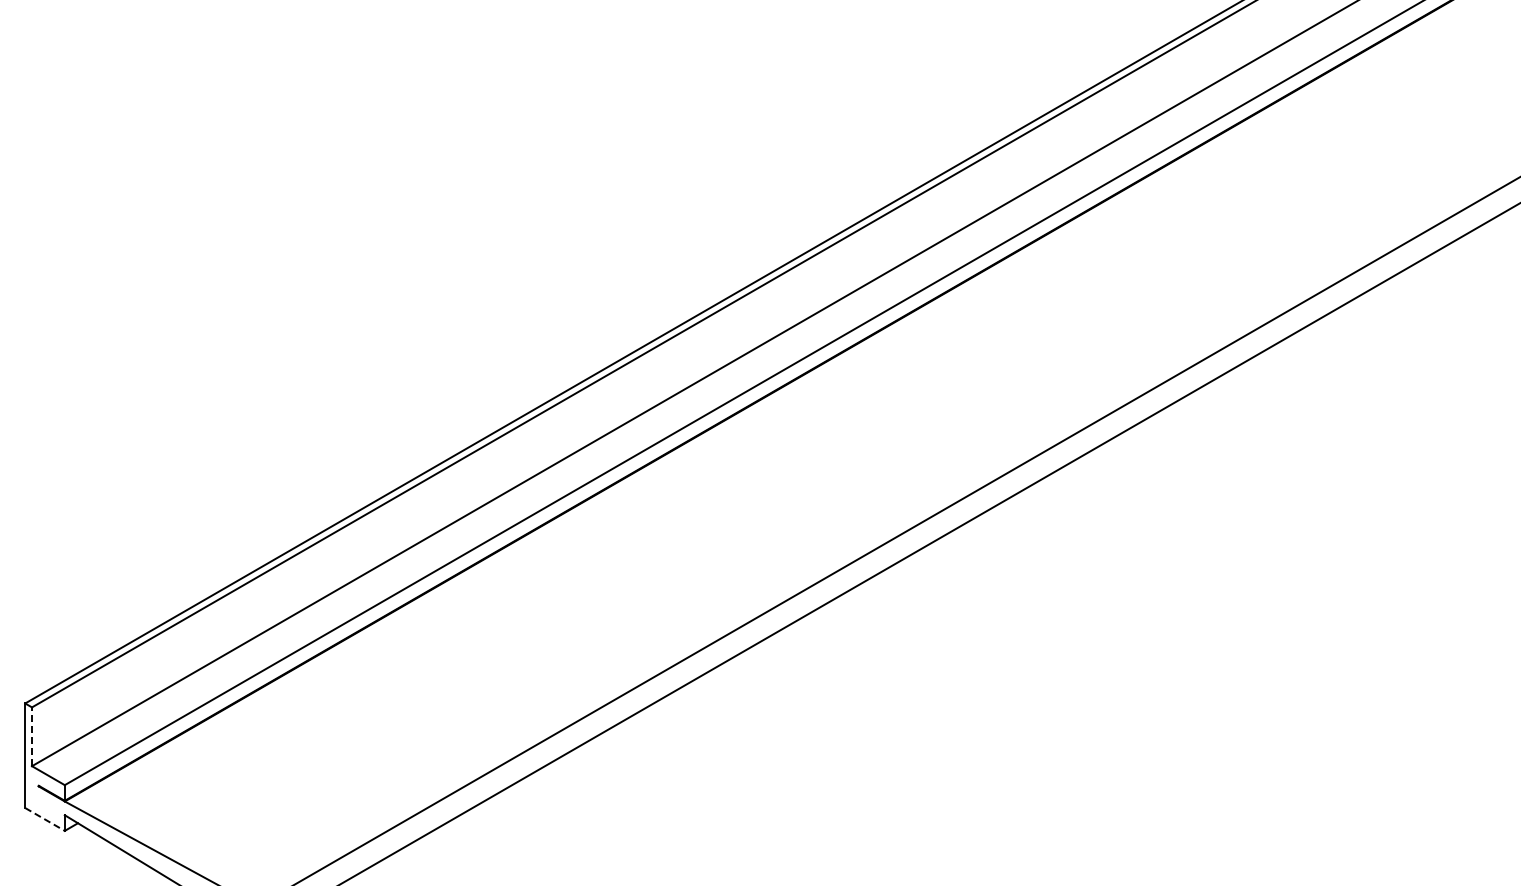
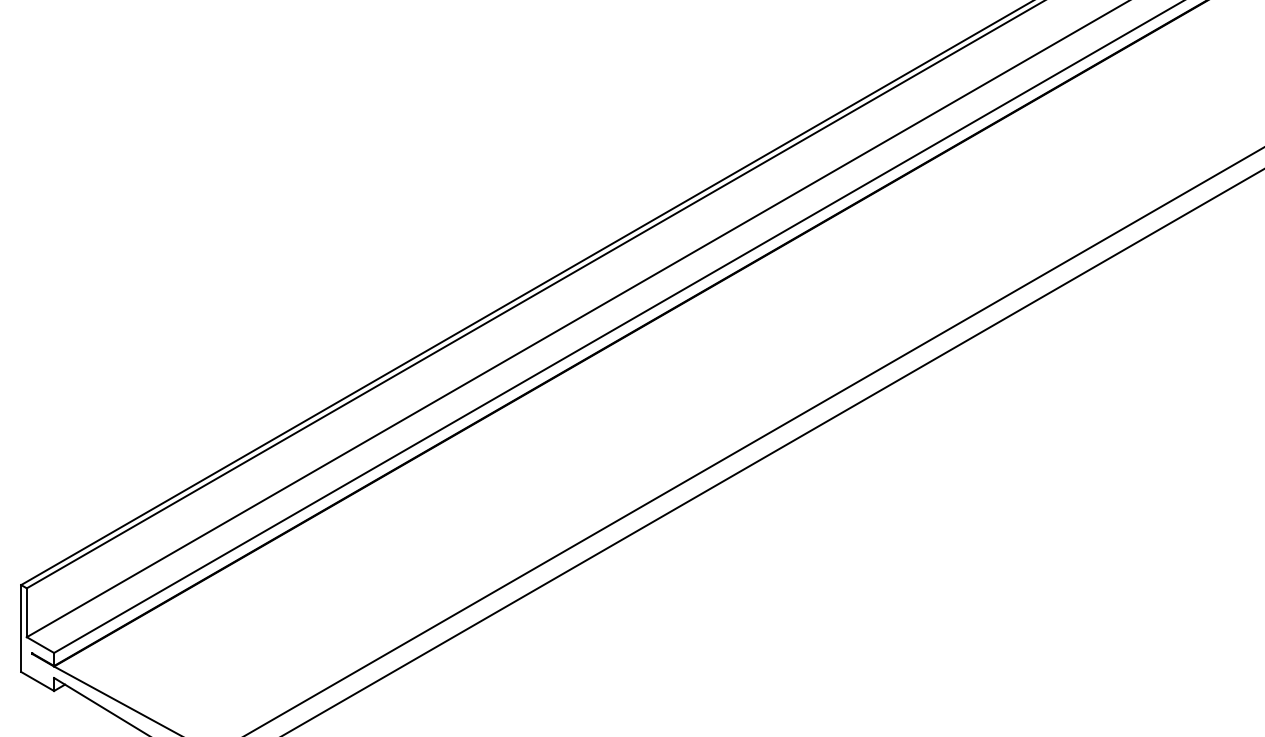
line: (32, 736) -> (27, 612), dashed -> solid
line: (45, 819) -> (38, 681), dashed -> solid

